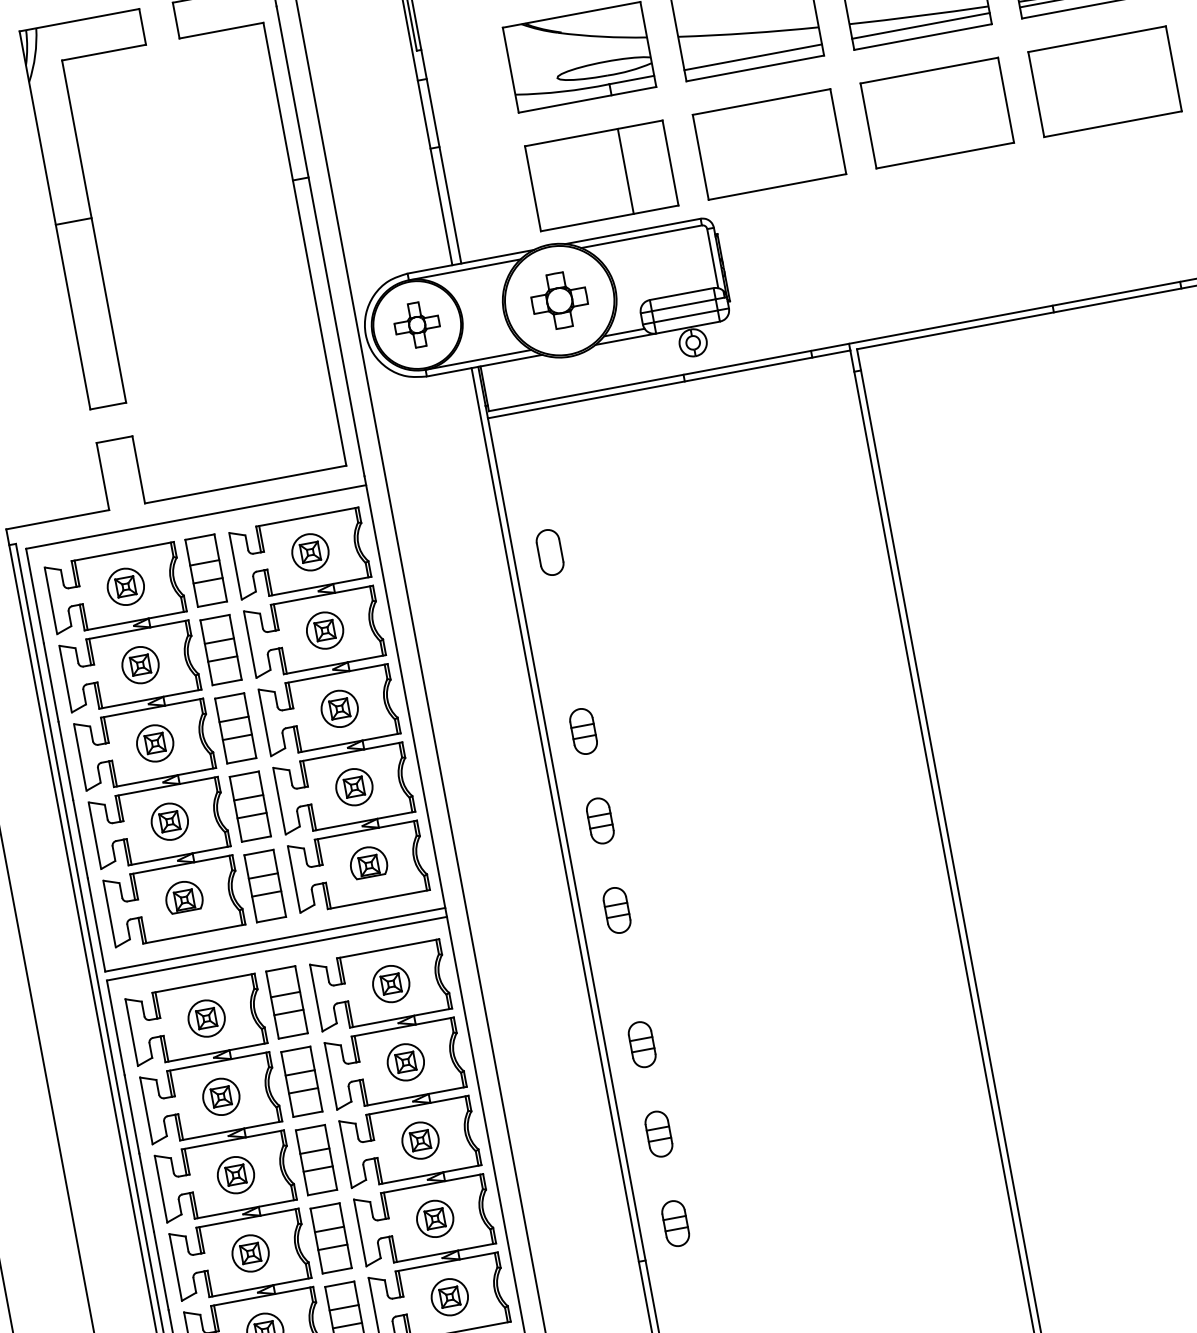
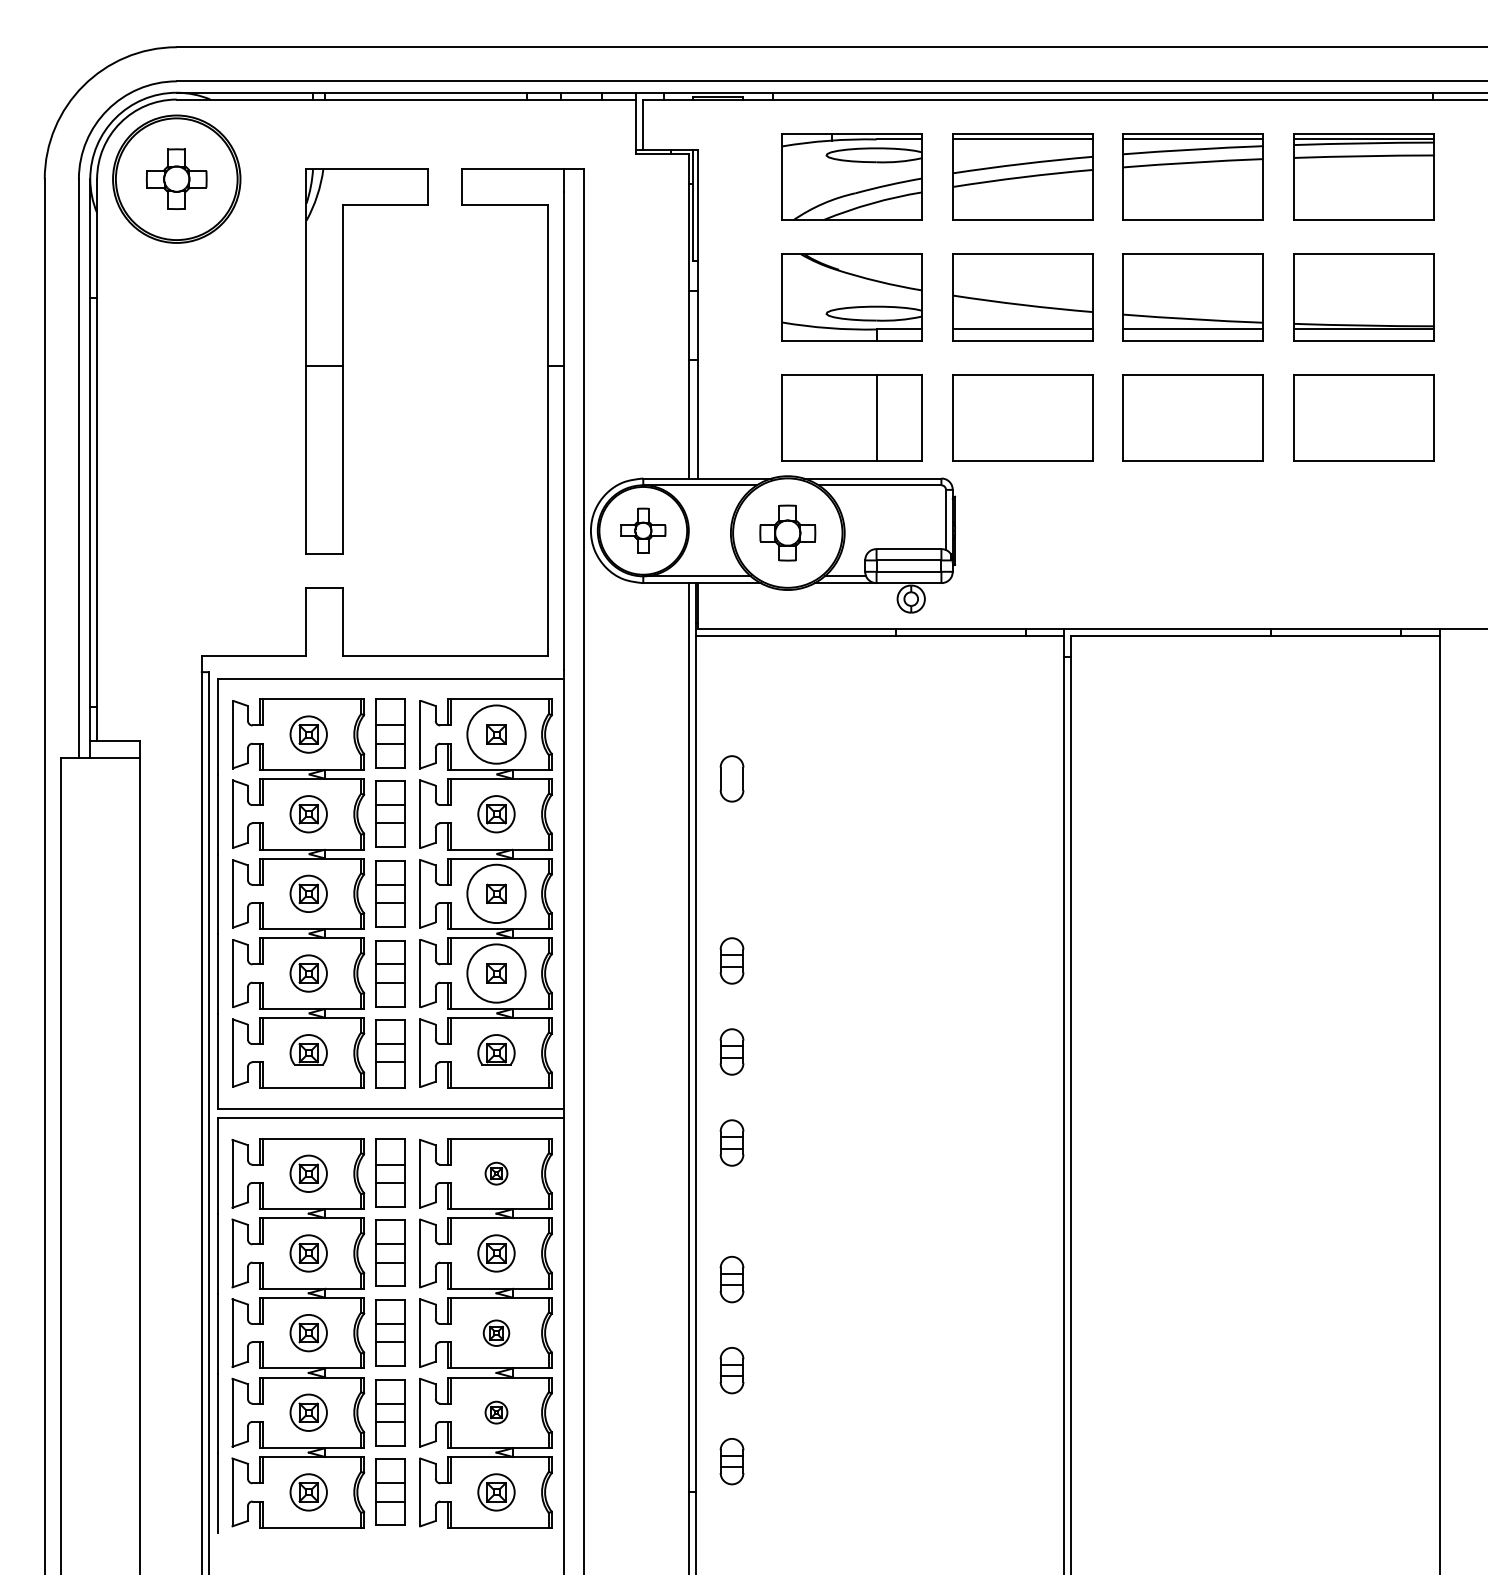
circle: (310, 552) -> (496, 734), size x1.6
circle: (339, 708) -> (496, 893), size x1.6
circle: (354, 787) -> (496, 973), size x1.6
part: (391, 983) -> (496, 1173), size x0.6
part: (420, 1141) -> (496, 1333), size x0.7
part: (435, 1218) -> (496, 1412), size x0.6

